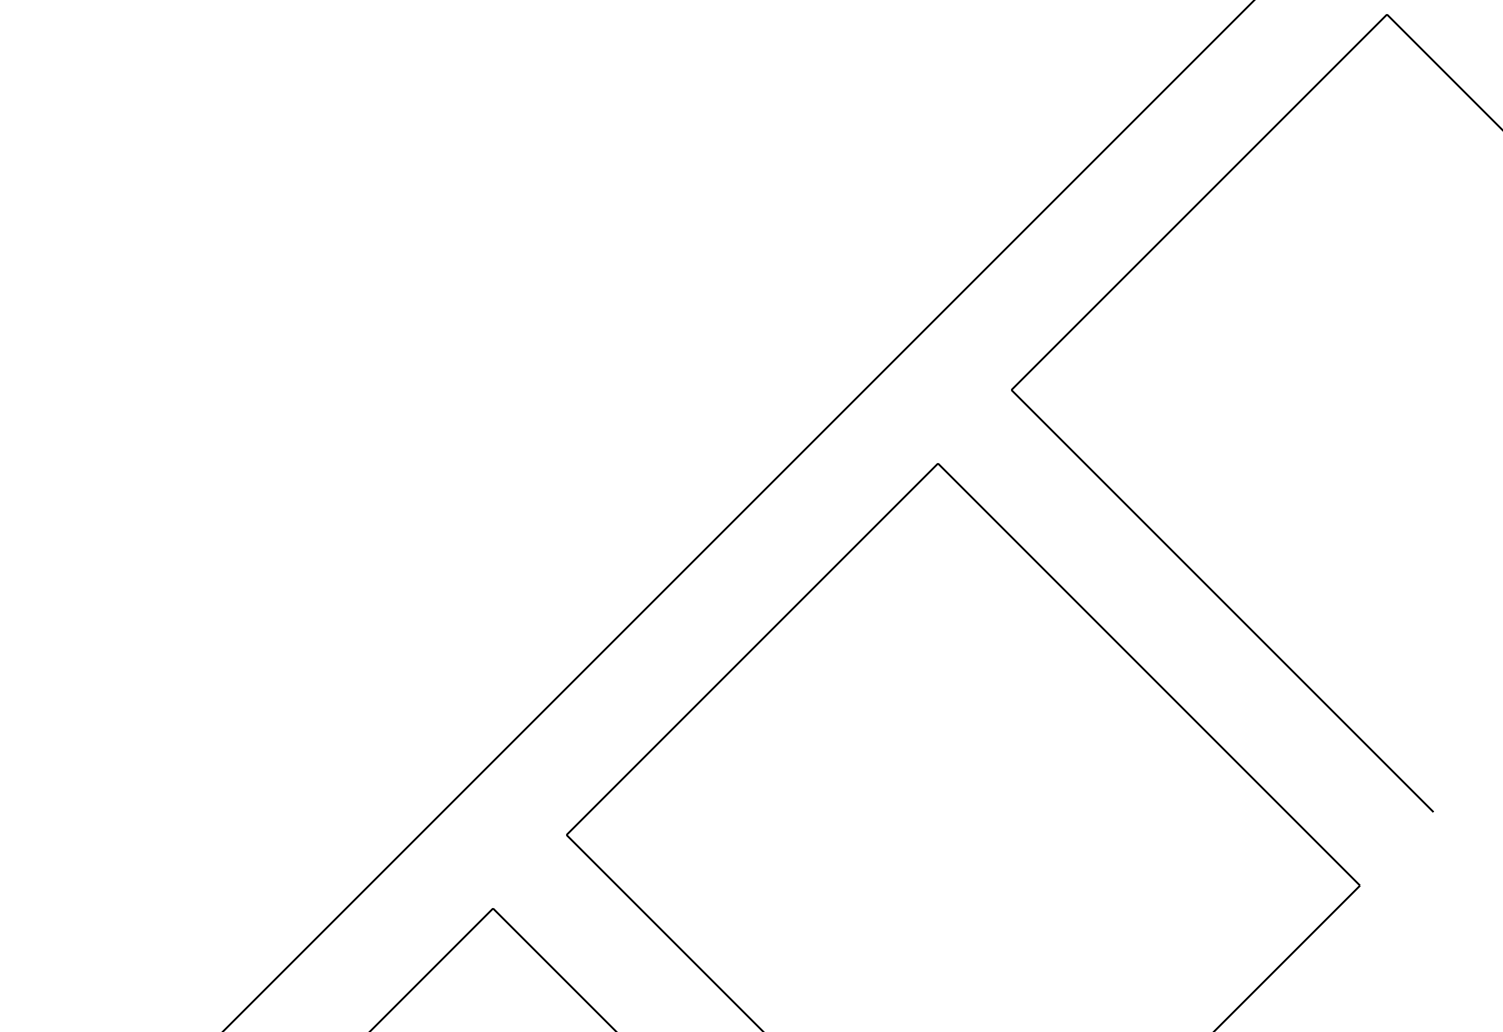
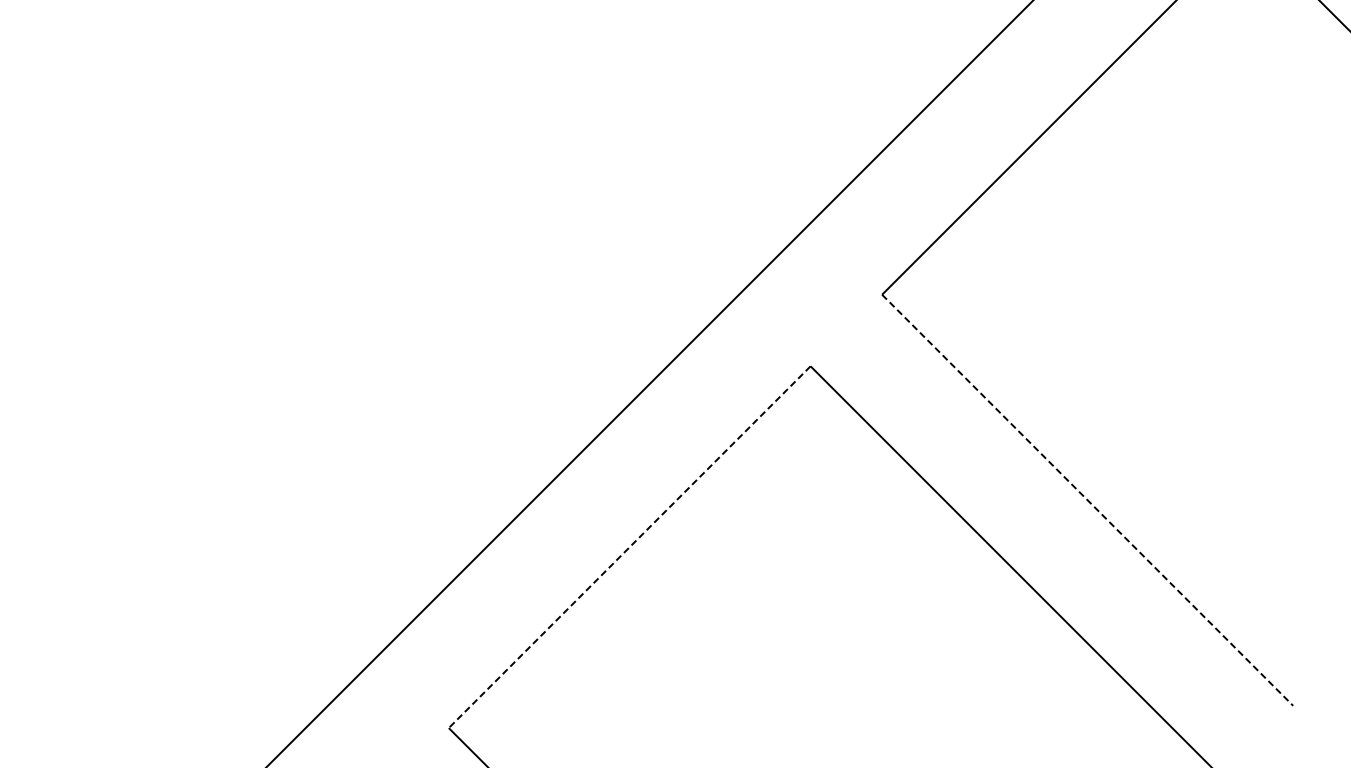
line: (1222, 601) -> (1087, 500), solid -> dashed
line: (752, 649) -> (629, 547), solid -> dashed

